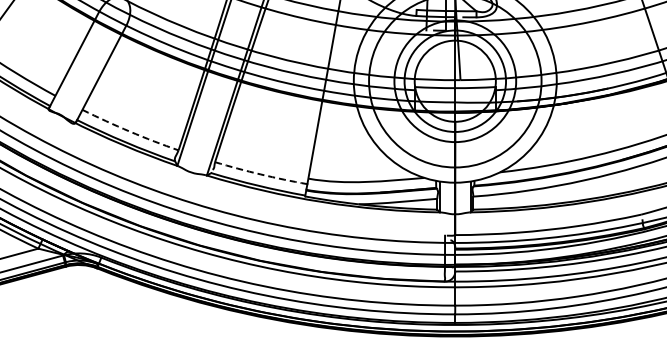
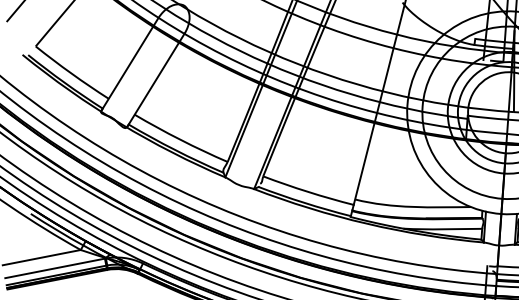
arc: (129, 131) -> (180, 139), dashed -> solid
arc: (260, 174) -> (307, 191), dashed -> solid

